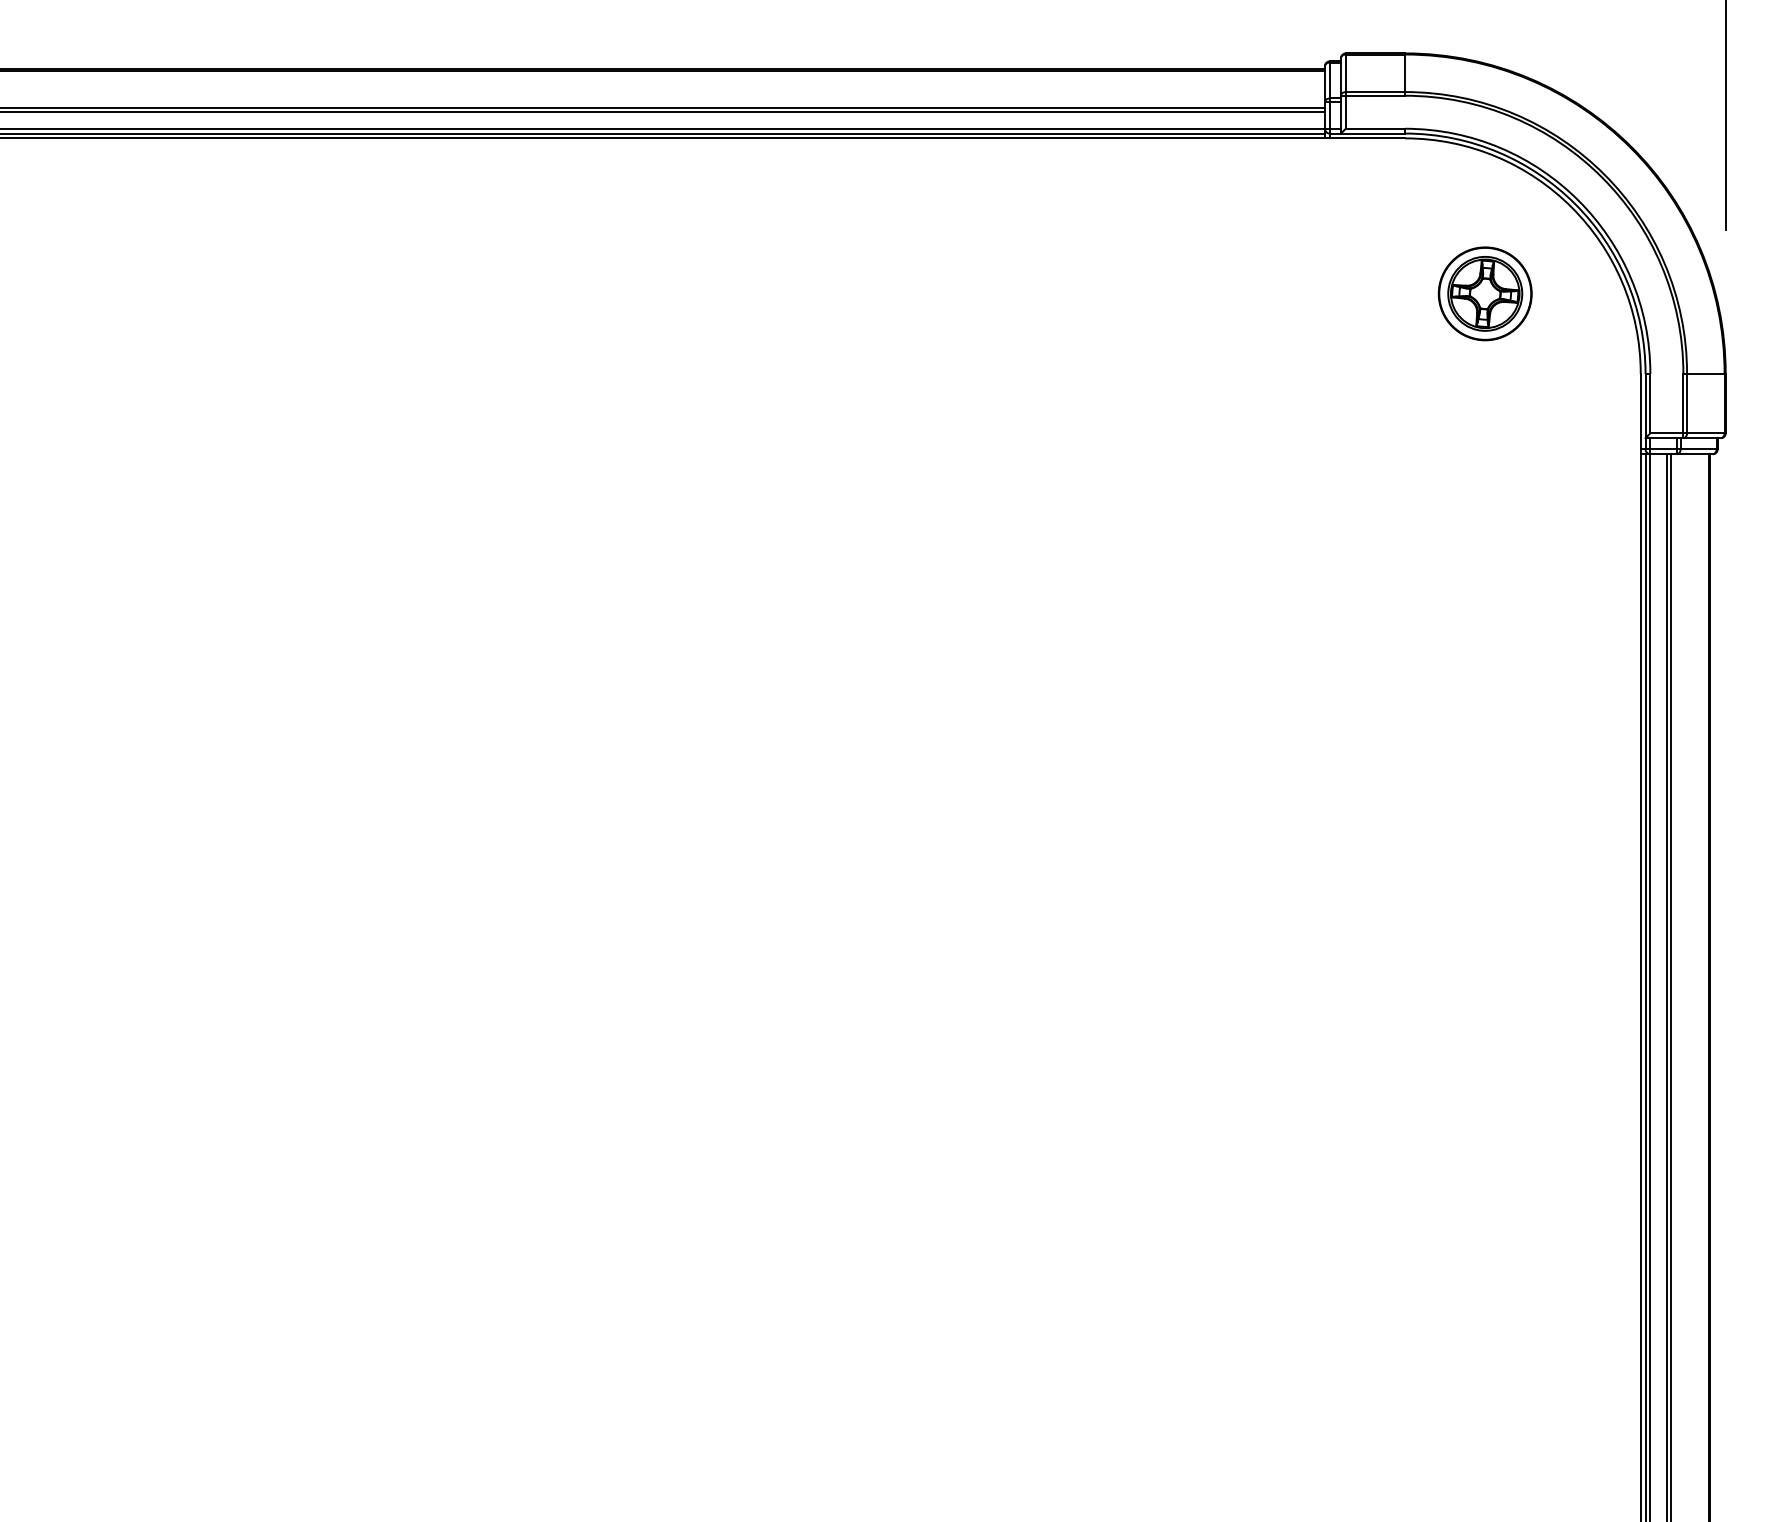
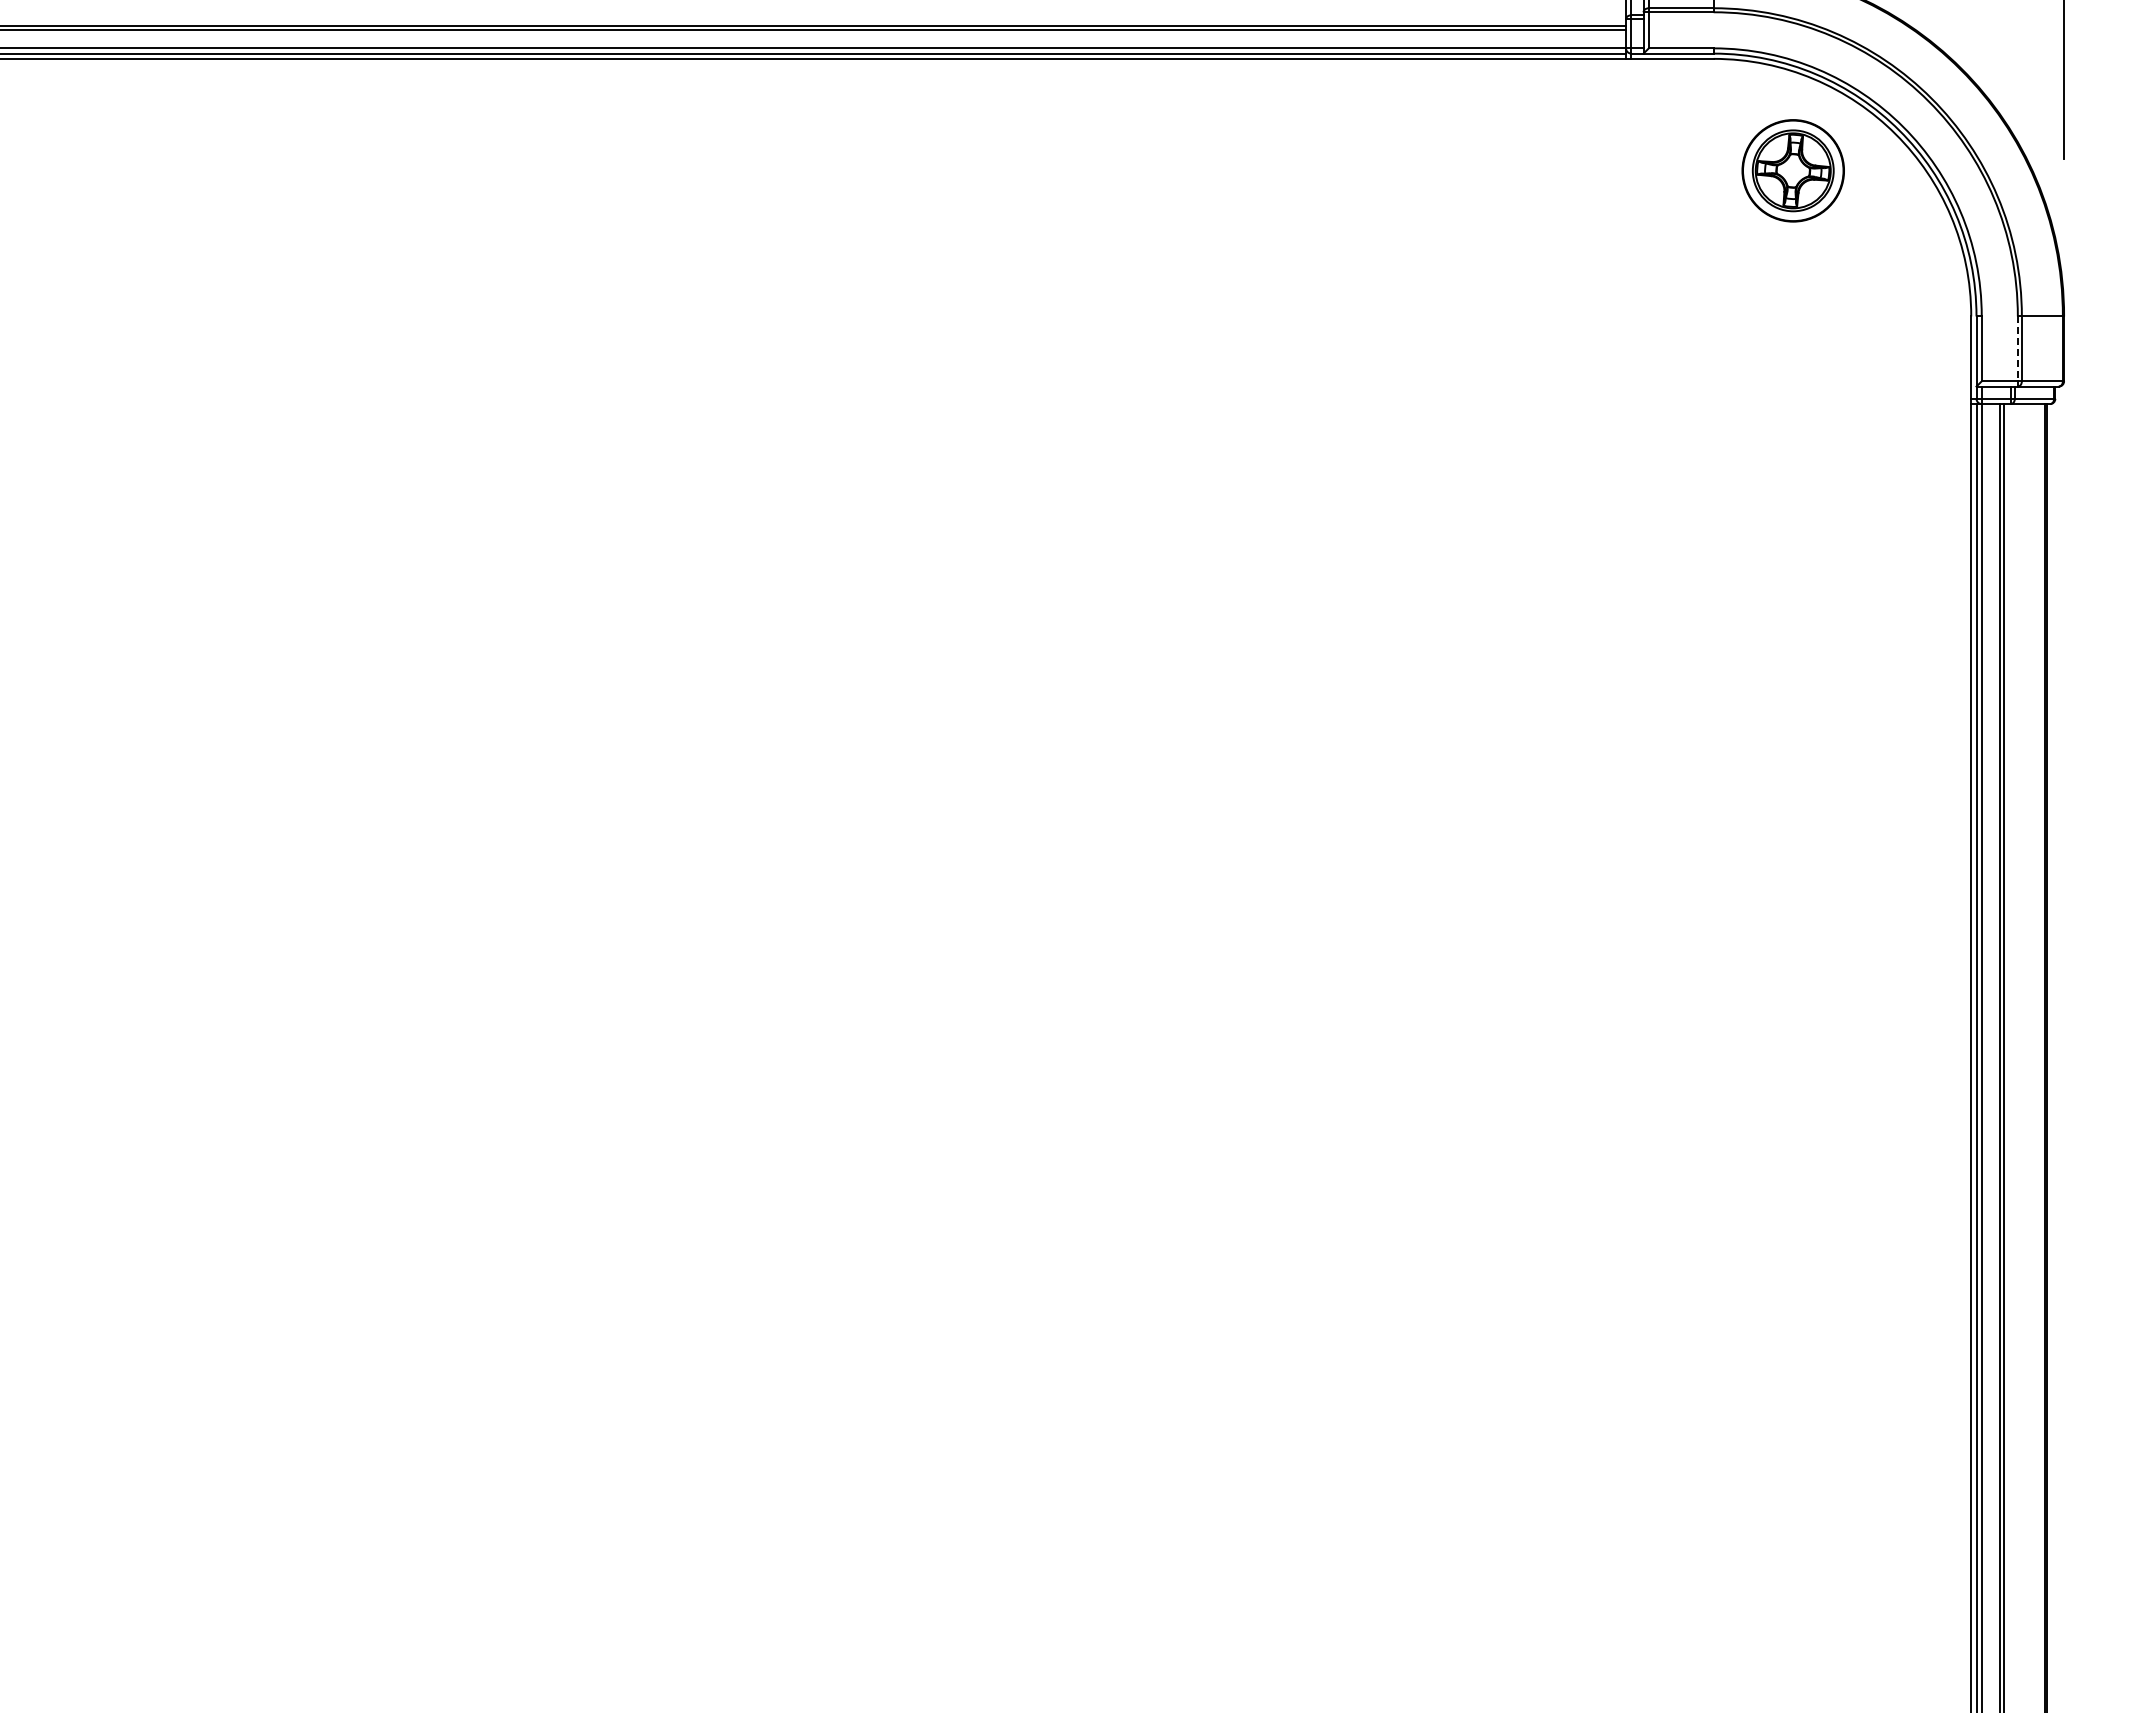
part: (1484, 293) -> (1792, 170), moved
line: (1683, 404) -> (2017, 349), solid -> dashed

